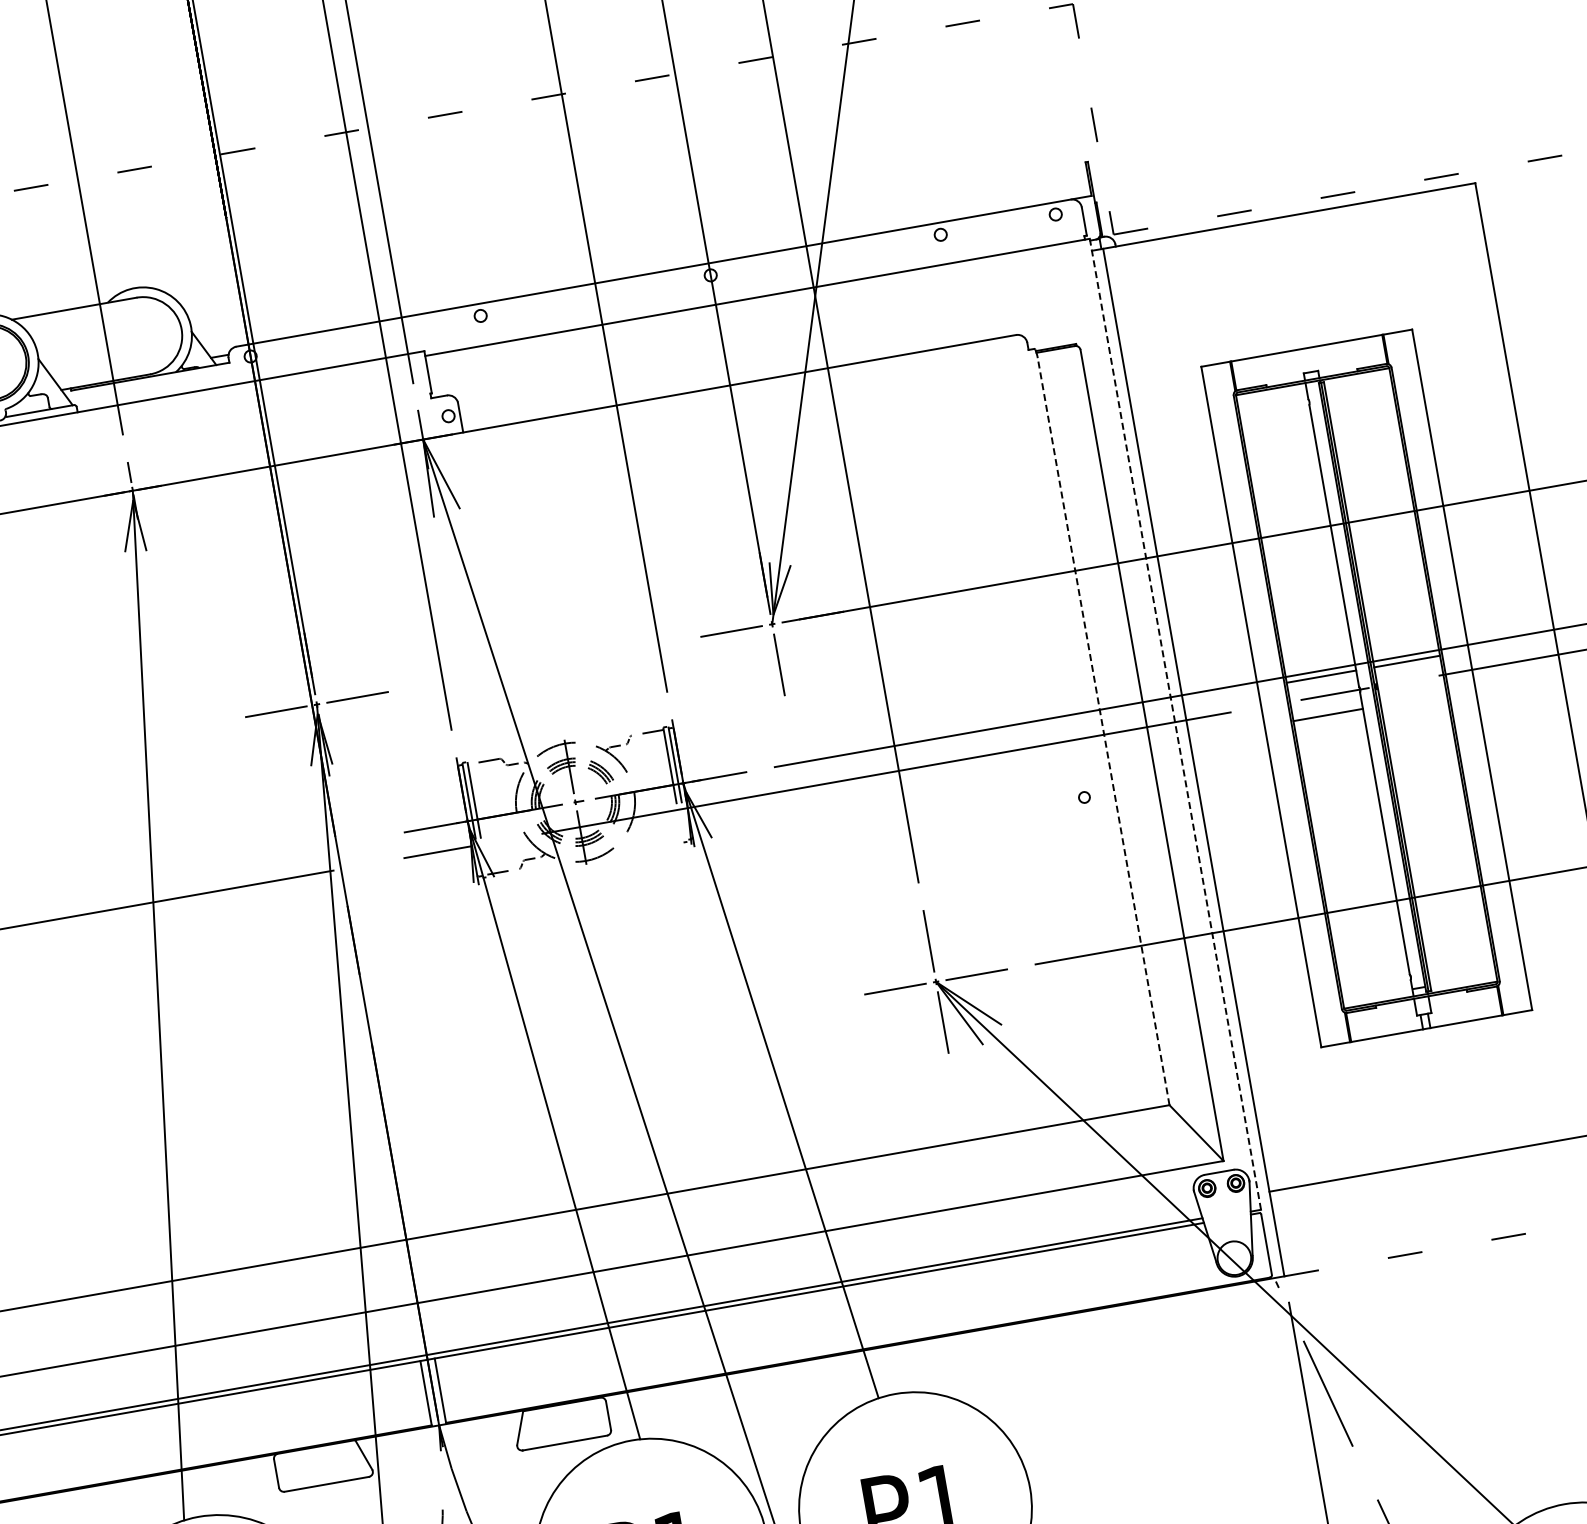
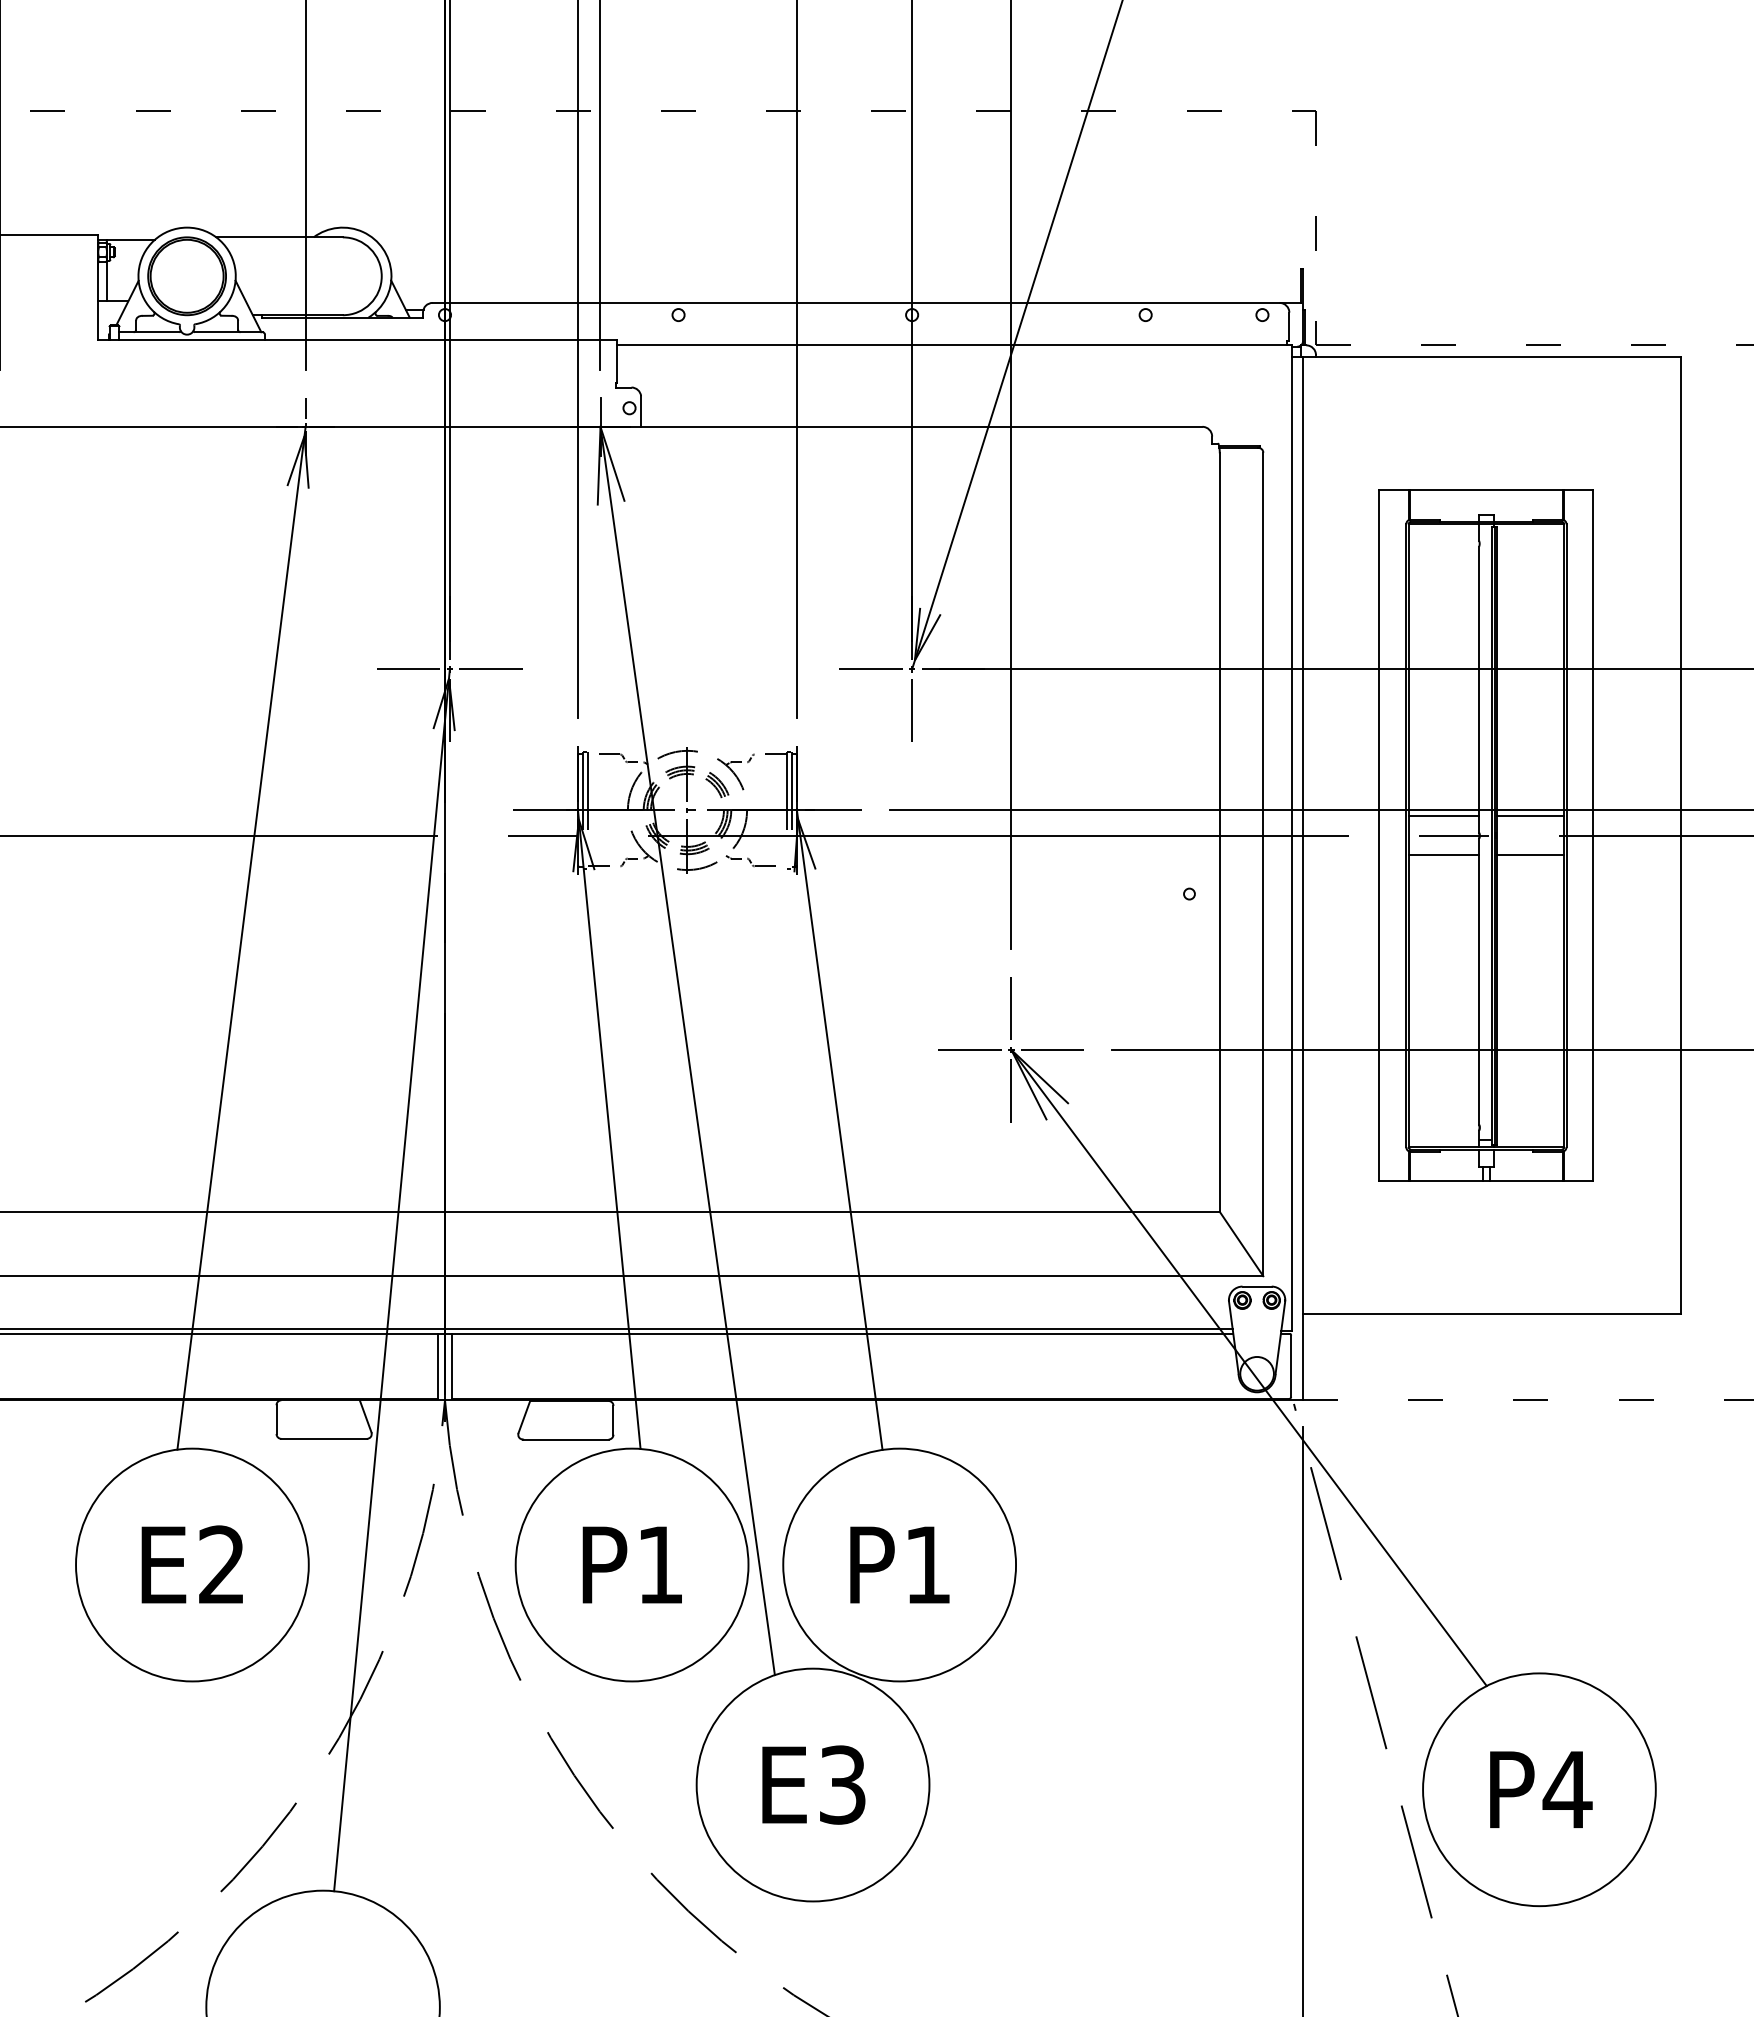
line: (1413, 700) -> (1530, 855), added
line: (1175, 724) -> (1291, 837), dashed -> solid
line: (1103, 731) -> (1219, 832), dashed -> solid
part: (646, 841) -> (750, 861), added

